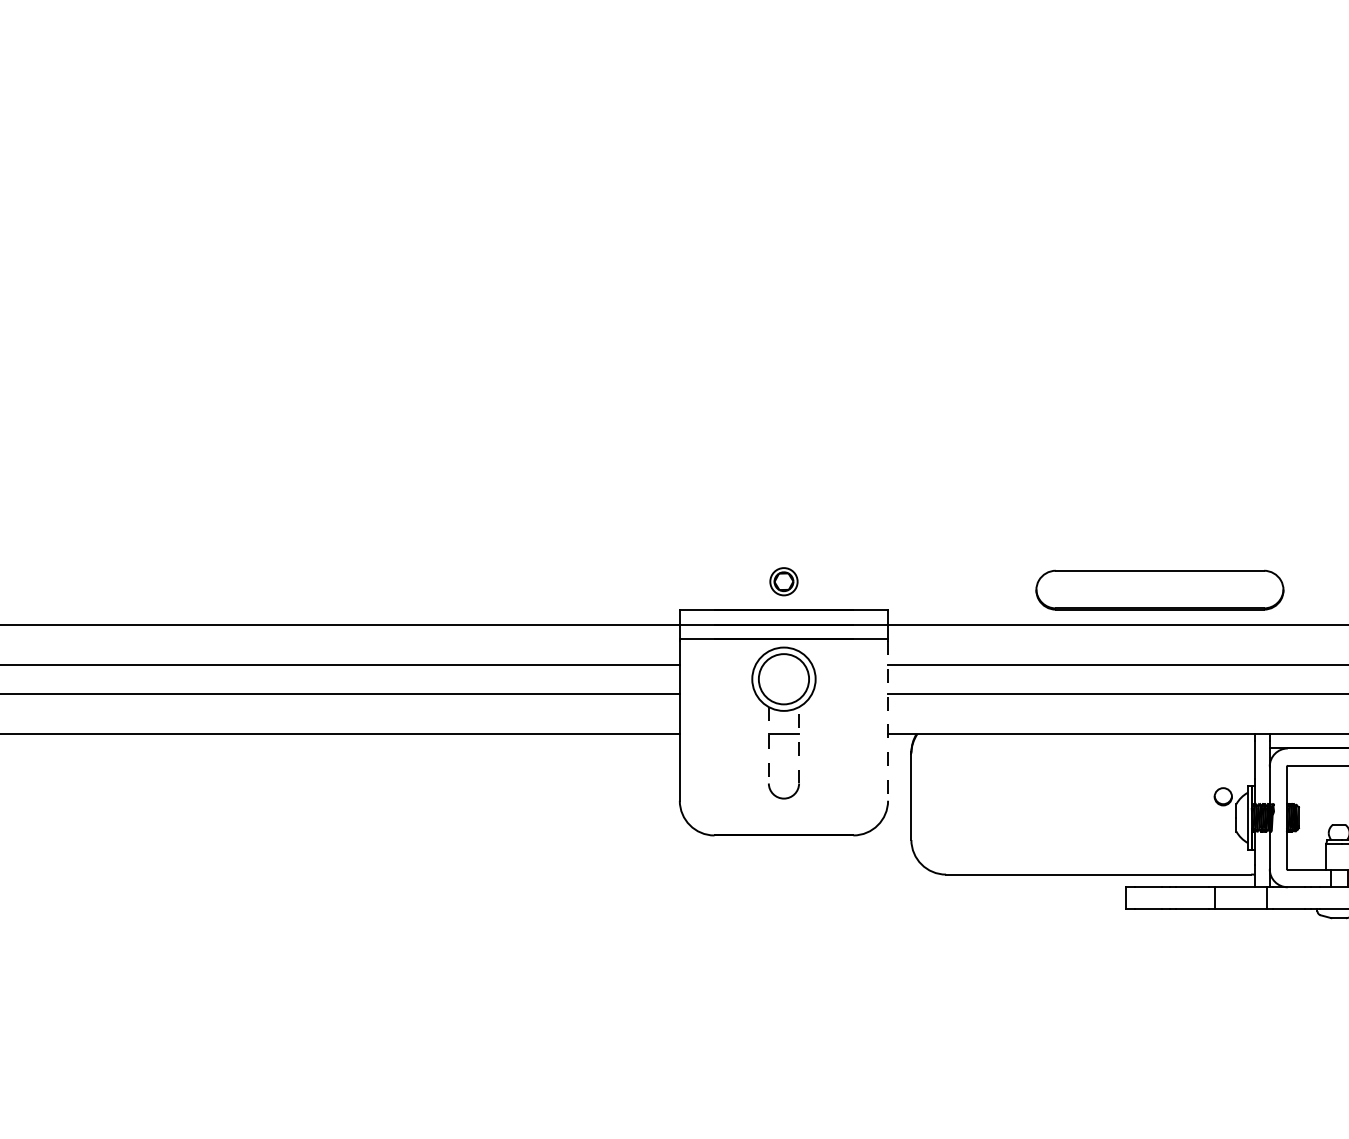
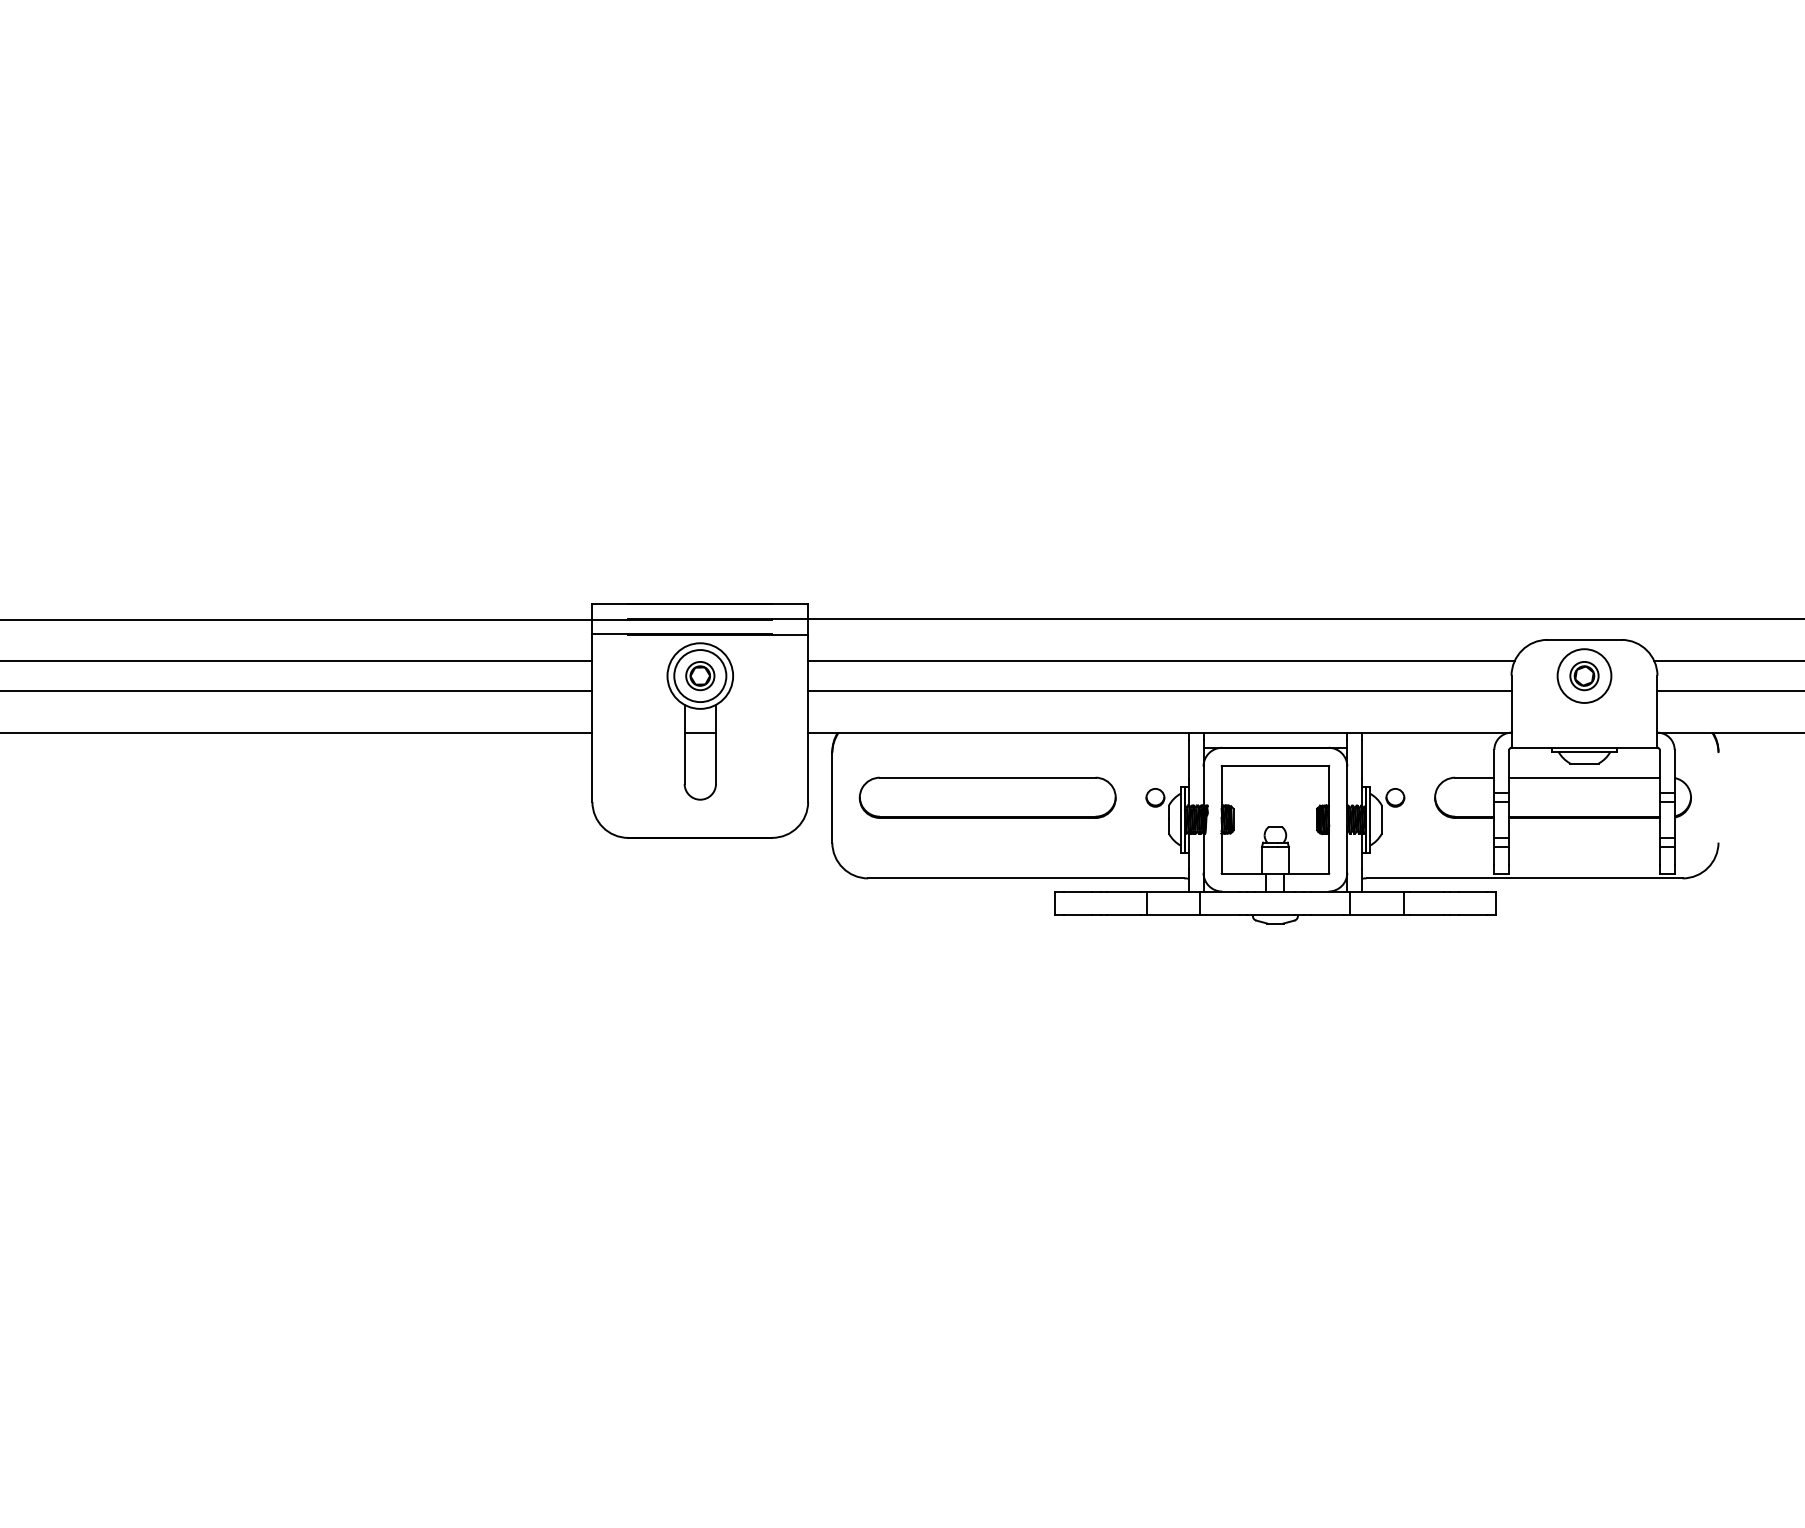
part: (784, 582) -> (700, 676), moved
part: (1159, 589) -> (987, 797), moved
line: (888, 721) -> (808, 719), dashed -> solid
line: (768, 745) -> (684, 744), dashed -> solid
line: (799, 745) -> (716, 744), dashed -> solid

